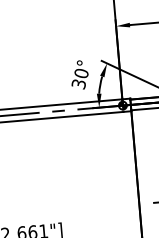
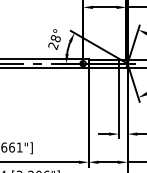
text: (80, 79) -> (54, 42), 30° -> 28°

